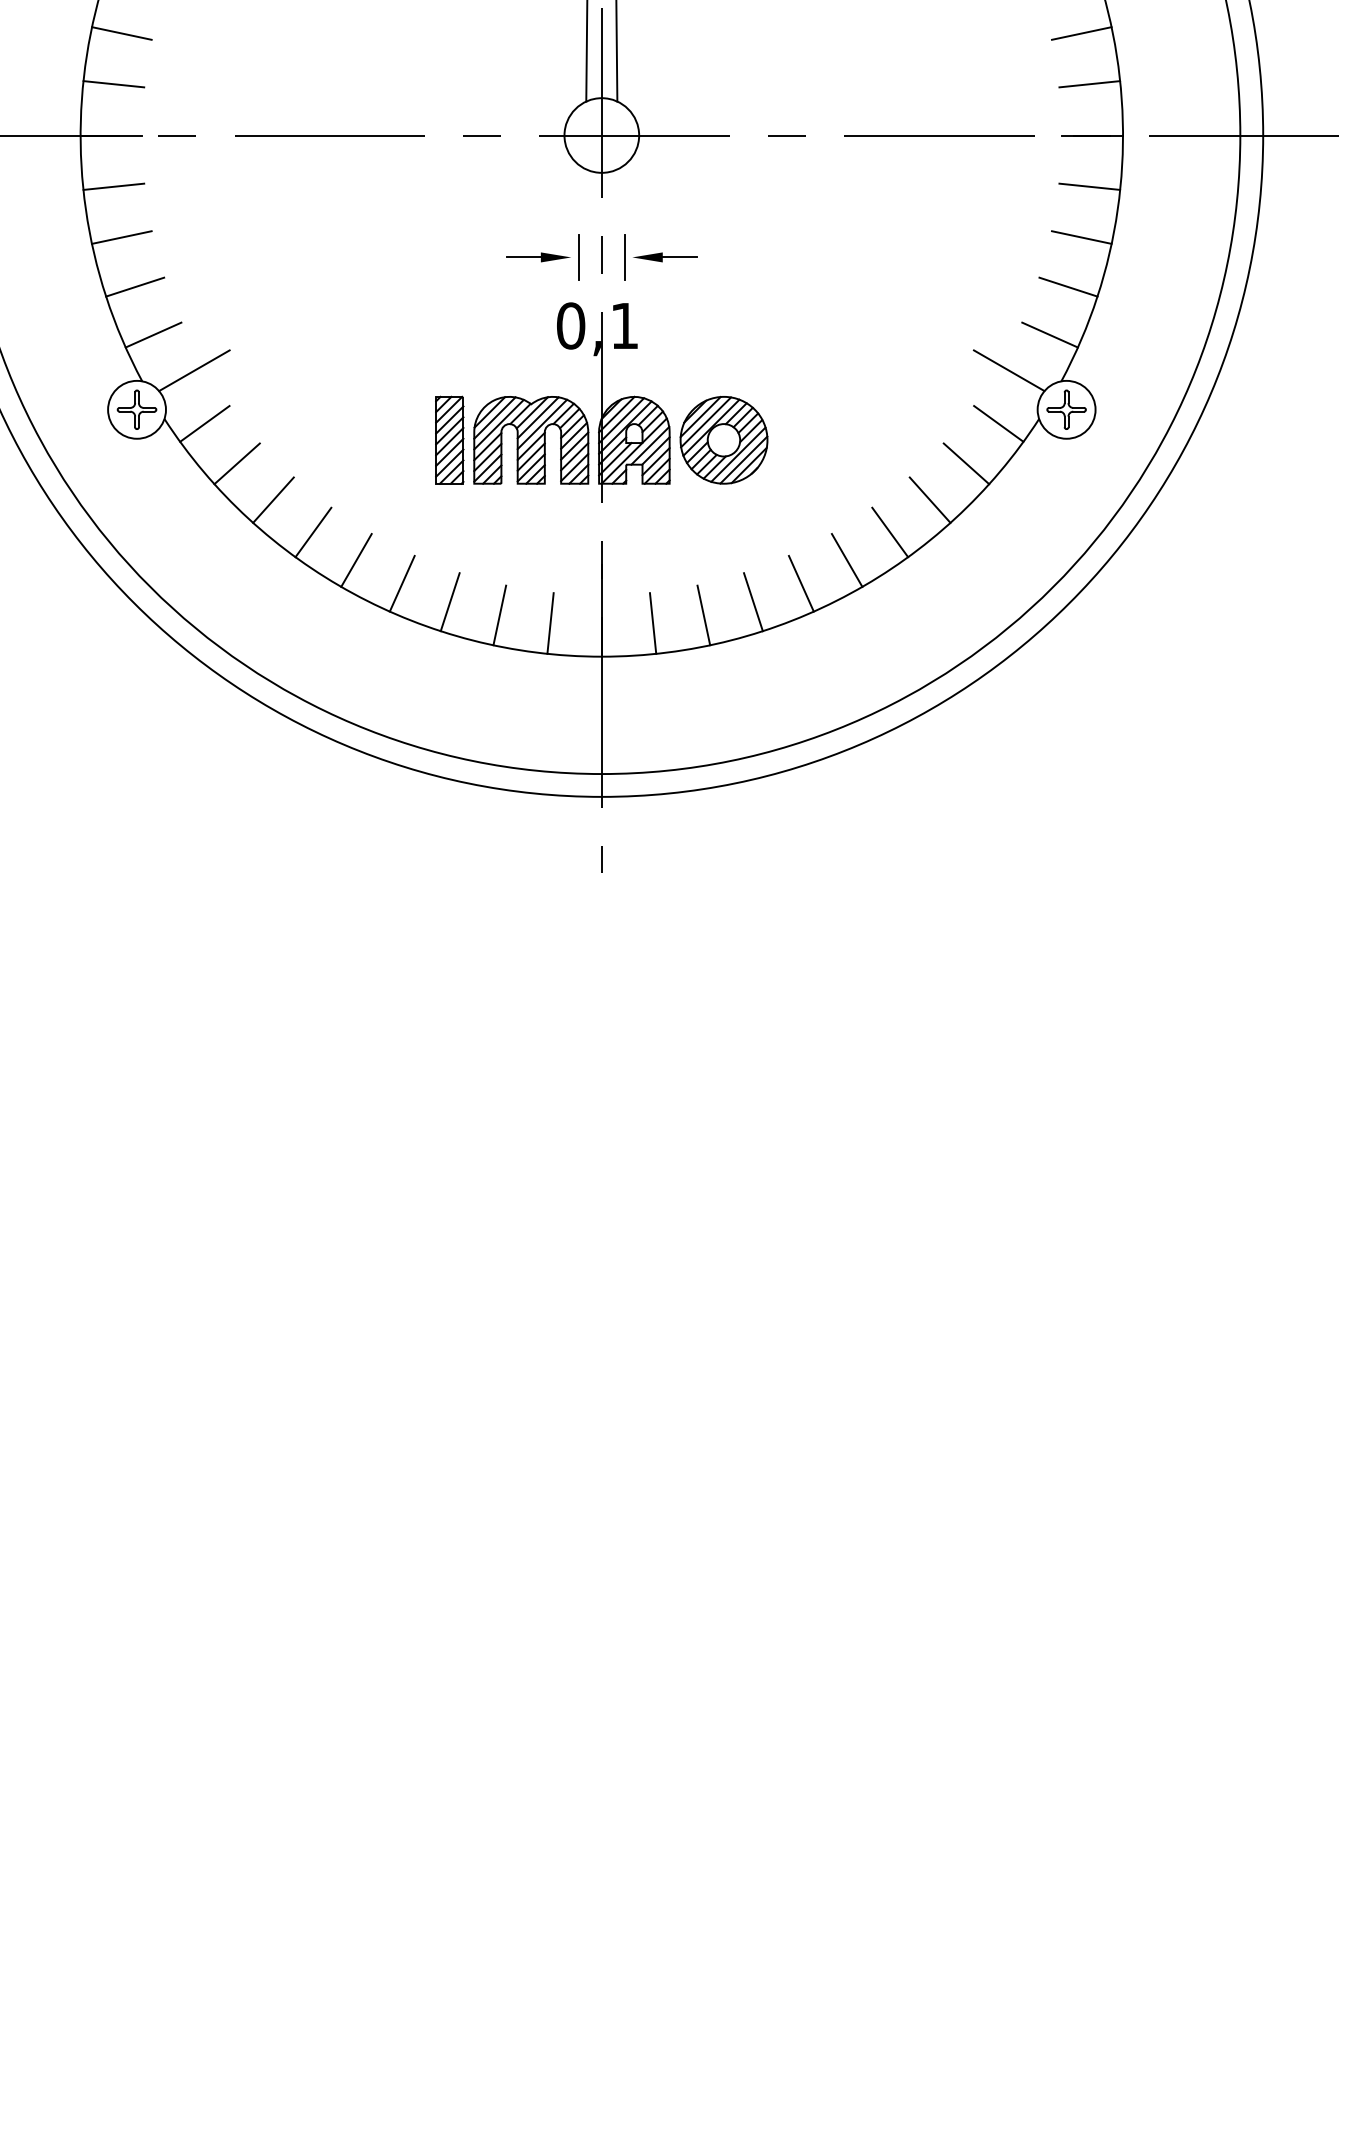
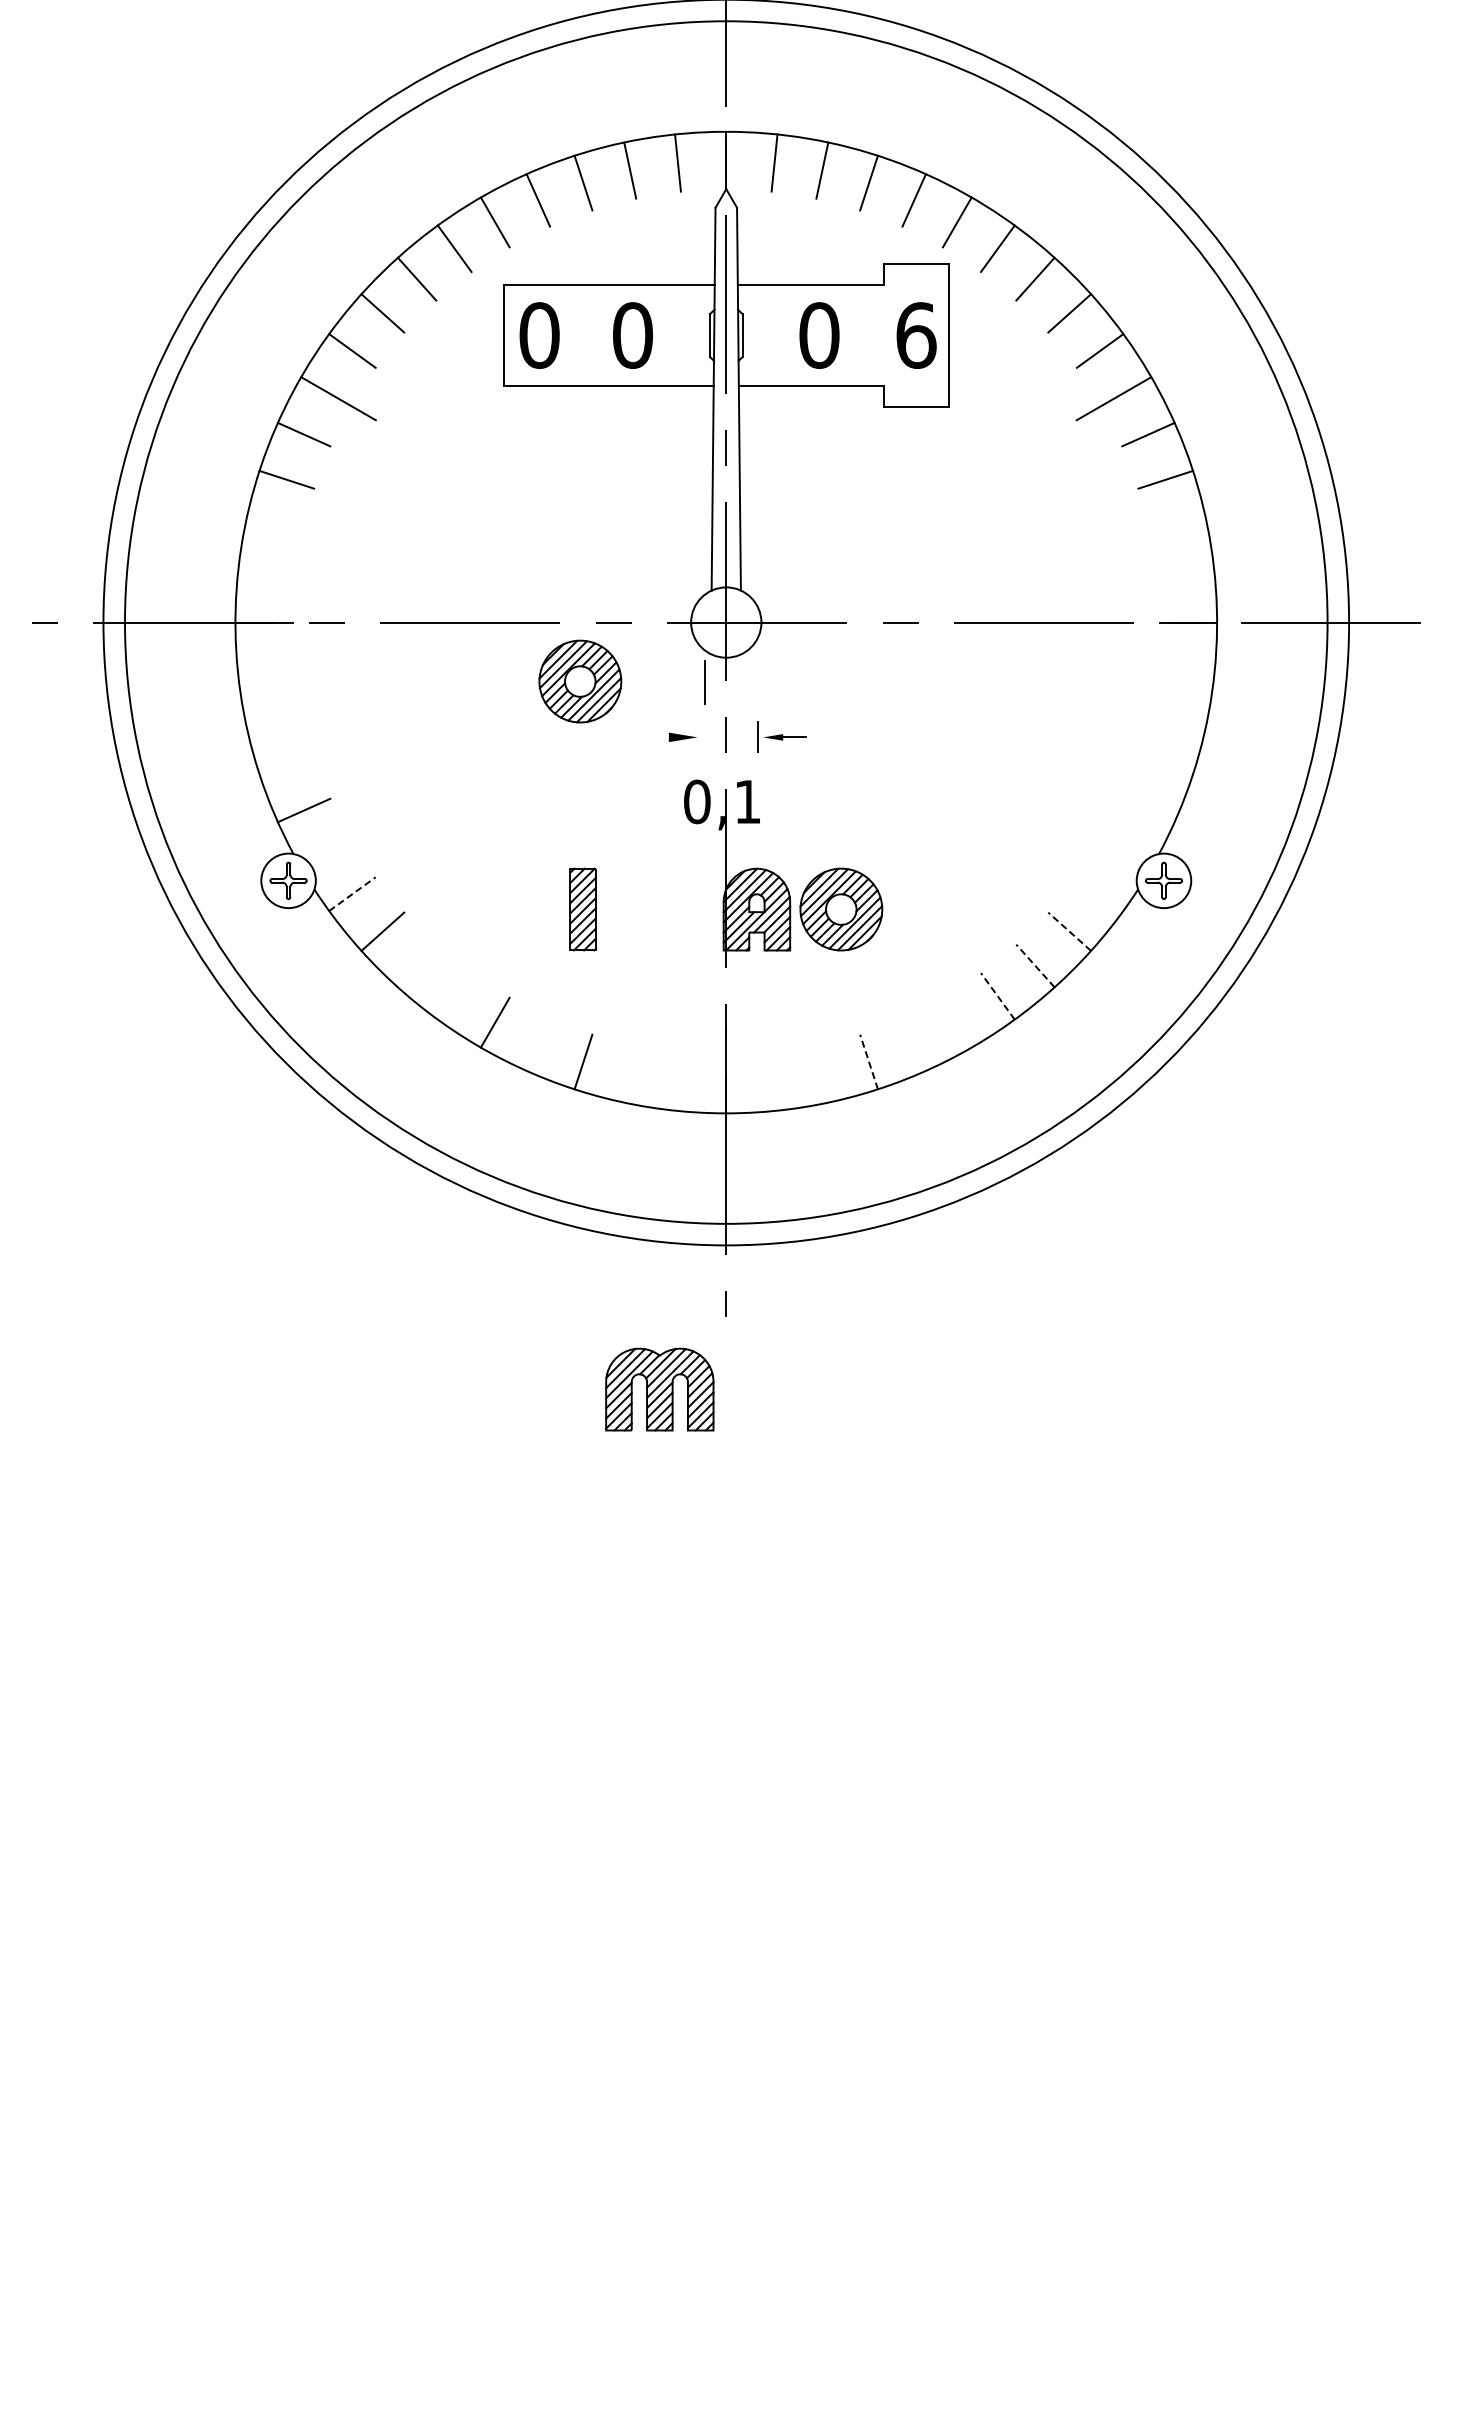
line: (122, 33) -> (274, 526), removed
line: (1082, 33) -> (1178, 526), removed
line: (113, 84) -> (266, 574), removed
line: (1089, 84) -> (1185, 574), removed
line: (113, 186) -> (266, 670), removed
line: (1089, 186) -> (1185, 670), removed
part: (447, 198) -> (580, 681), added
line: (122, 237) -> (274, 718), removed
line: (1082, 237) -> (1178, 718), removed
line: (523, 257) -> (652, 737), removed
line: (578, 257) -> (704, 682), moved
part: (660, 257) -> (781, 737), size x0.7
line: (134, 287) -> (286, 765), removed
line: (1068, 287) -> (1165, 765), removed
line: (1050, 335) -> (1148, 810), removed
line: (194, 370) -> (342, 843), removed
line: (1008, 370) -> (1109, 843), removed
line: (204, 424) -> (352, 894), solid -> dashed
line: (998, 424) -> (1099, 894), removed
part: (530, 440) -> (659, 1389), moved
line: (966, 463) -> (1069, 931), solid -> dashed
line: (272, 499) -> (416, 965), removed
line: (930, 499) -> (1035, 965), solid -> dashed
line: (313, 532) -> (454, 996), removed
line: (889, 532) -> (997, 996), solid -> dashed
line: (846, 560) -> (956, 1022), removed
line: (402, 583) -> (538, 1044), removed
line: (800, 583) -> (913, 1044), removed
line: (753, 602) -> (869, 1062), solid -> dashed
line: (500, 615) -> (630, 1074), removed
line: (703, 615) -> (822, 1074), removed
line: (550, 622) -> (677, 1081), removed
line: (653, 622) -> (774, 1081), removed

